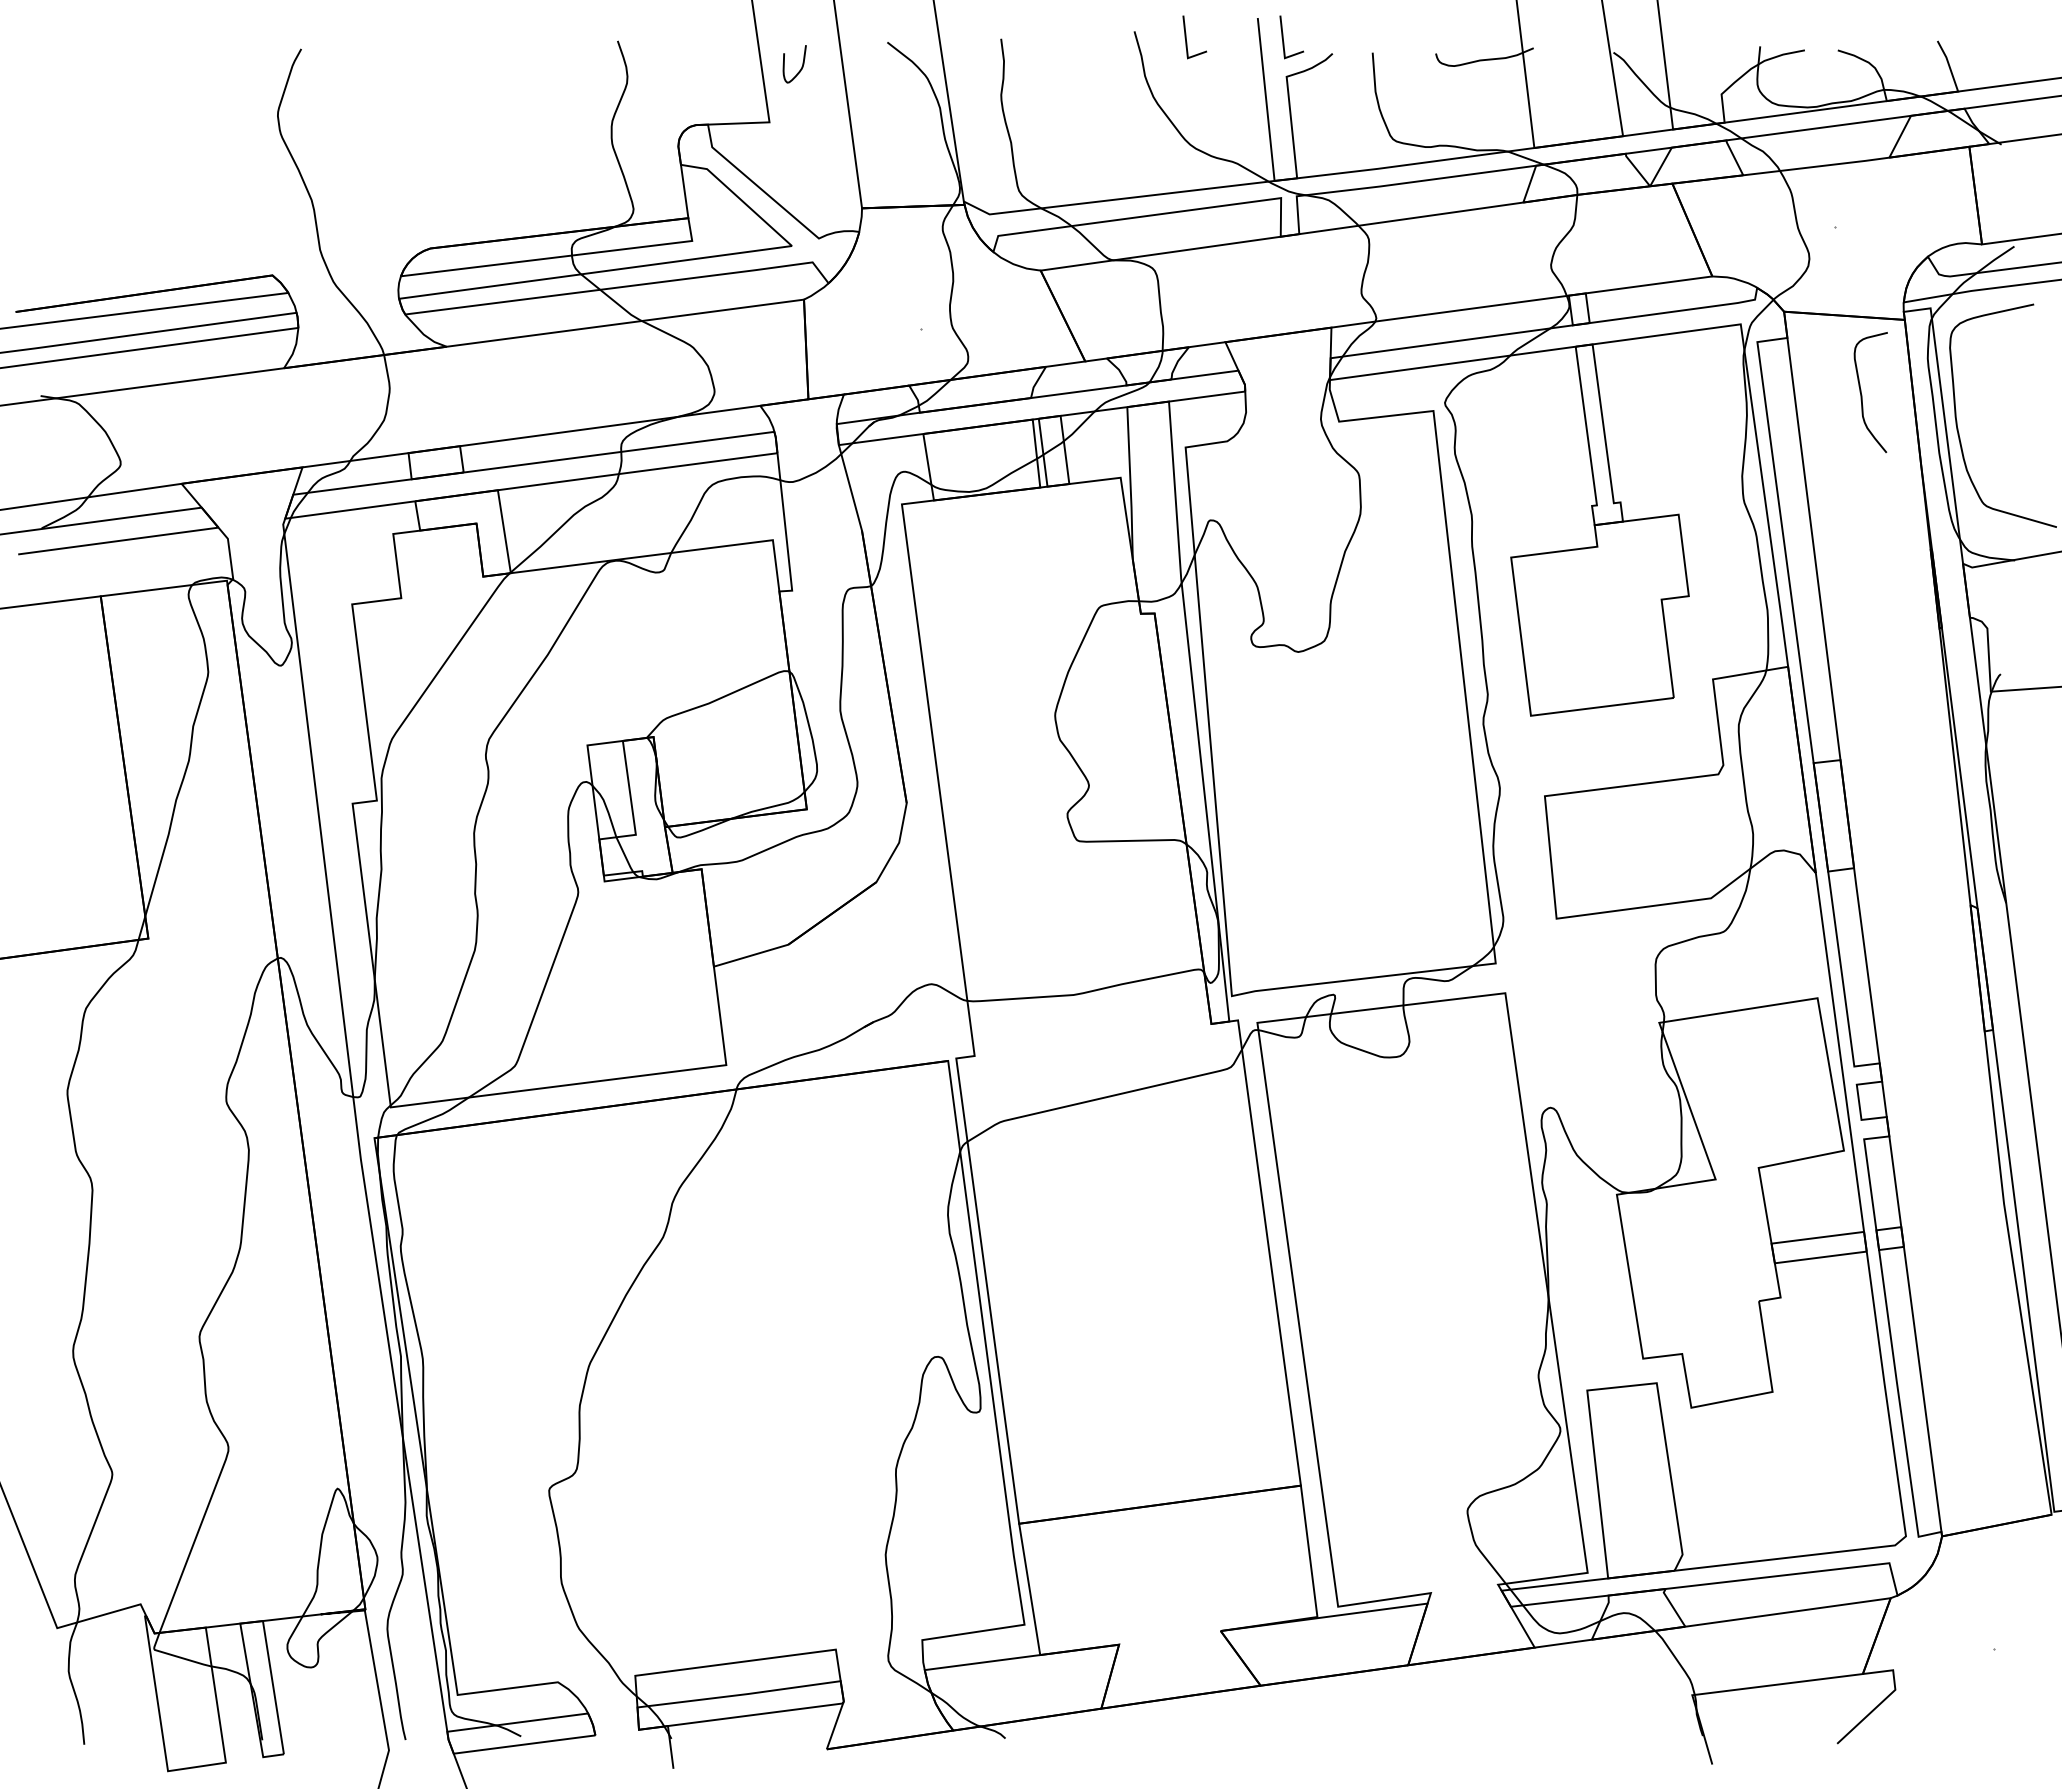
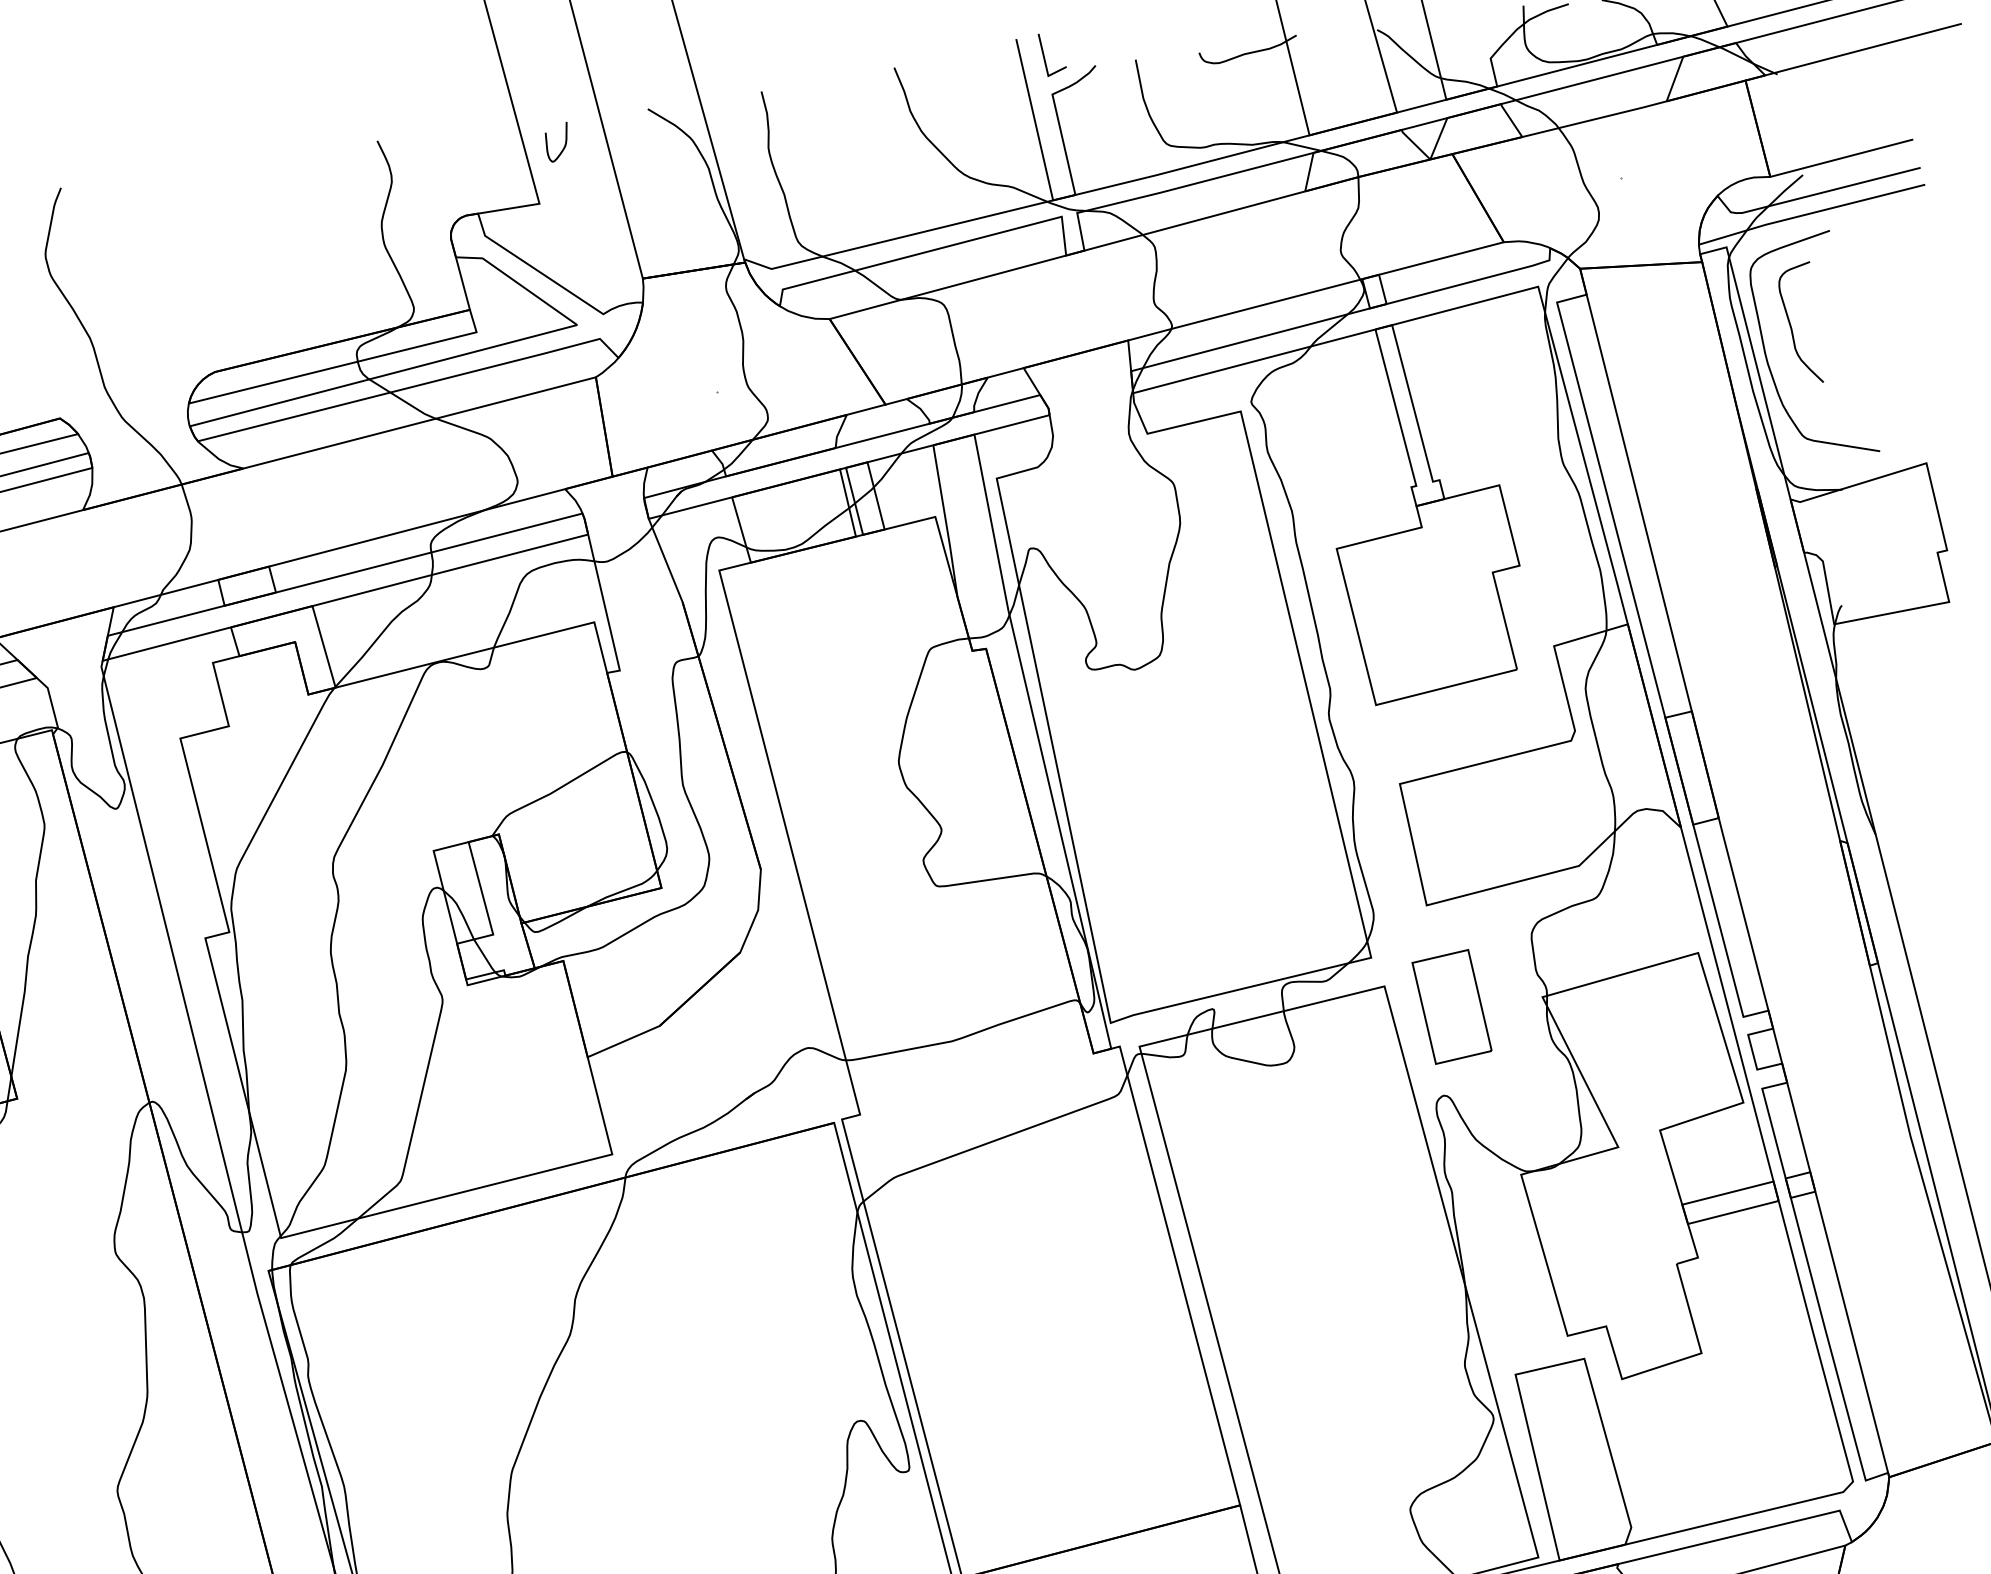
line: (1186, 37) -> (947, 67), removed
curve: (1862, 394) -> (1792, 326), moved
part: (1568, 1021) -> (1451, 1006), added

